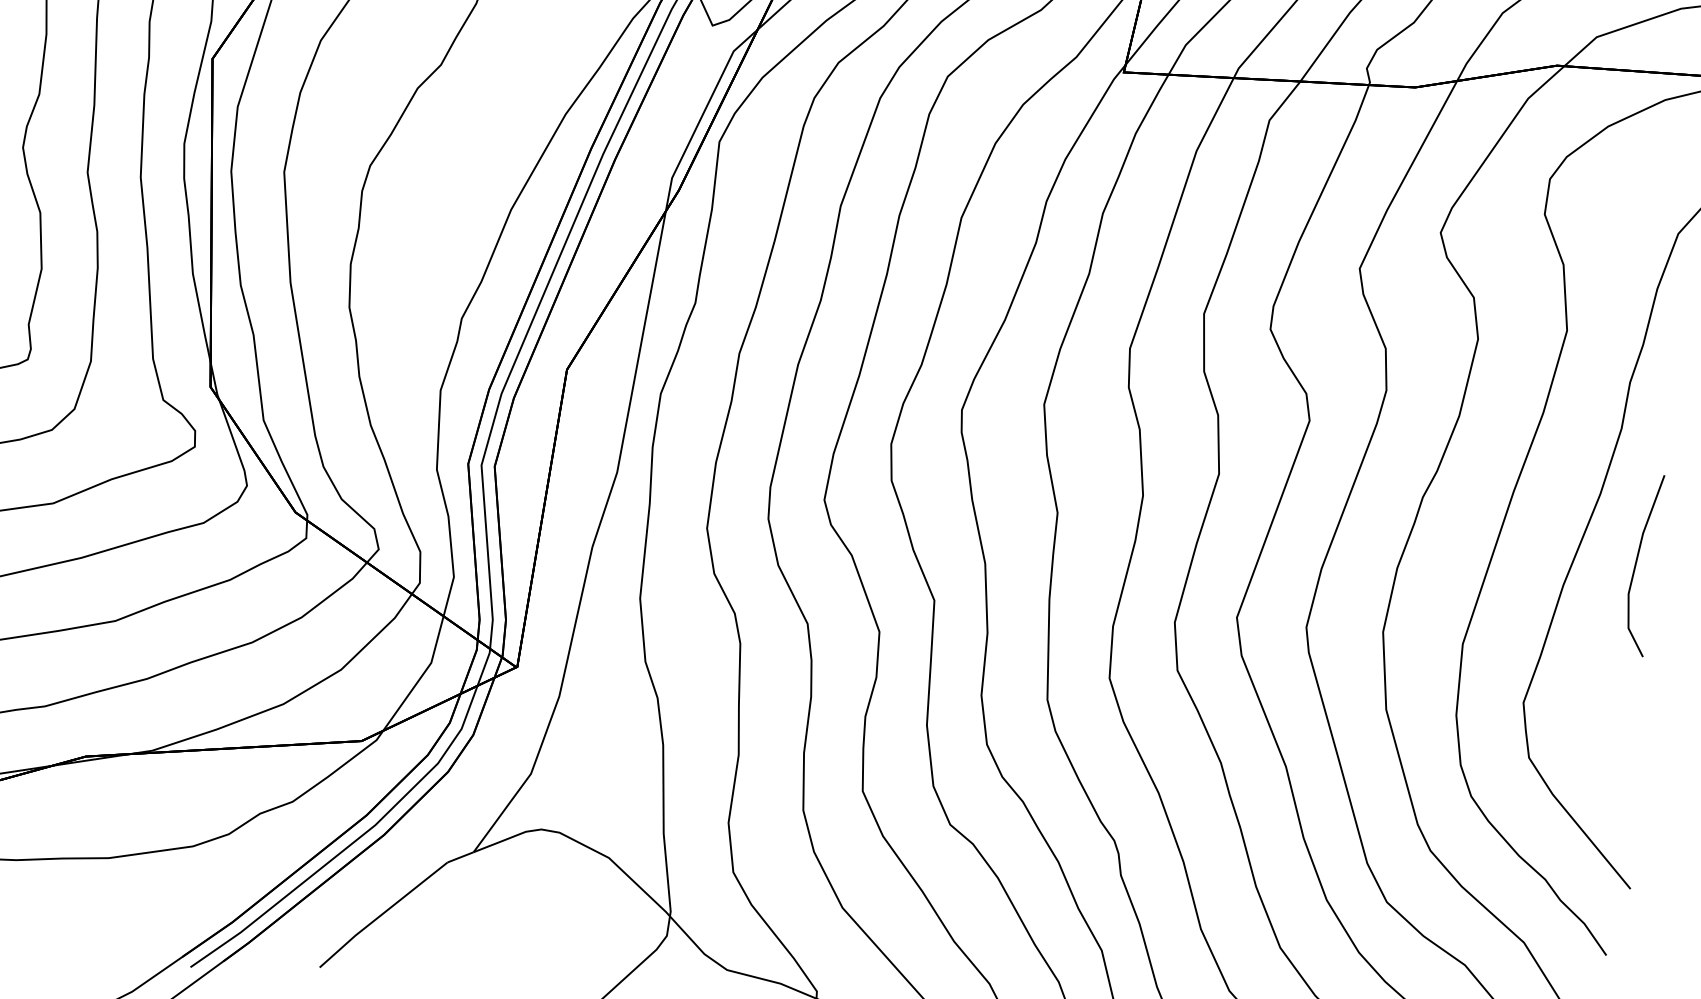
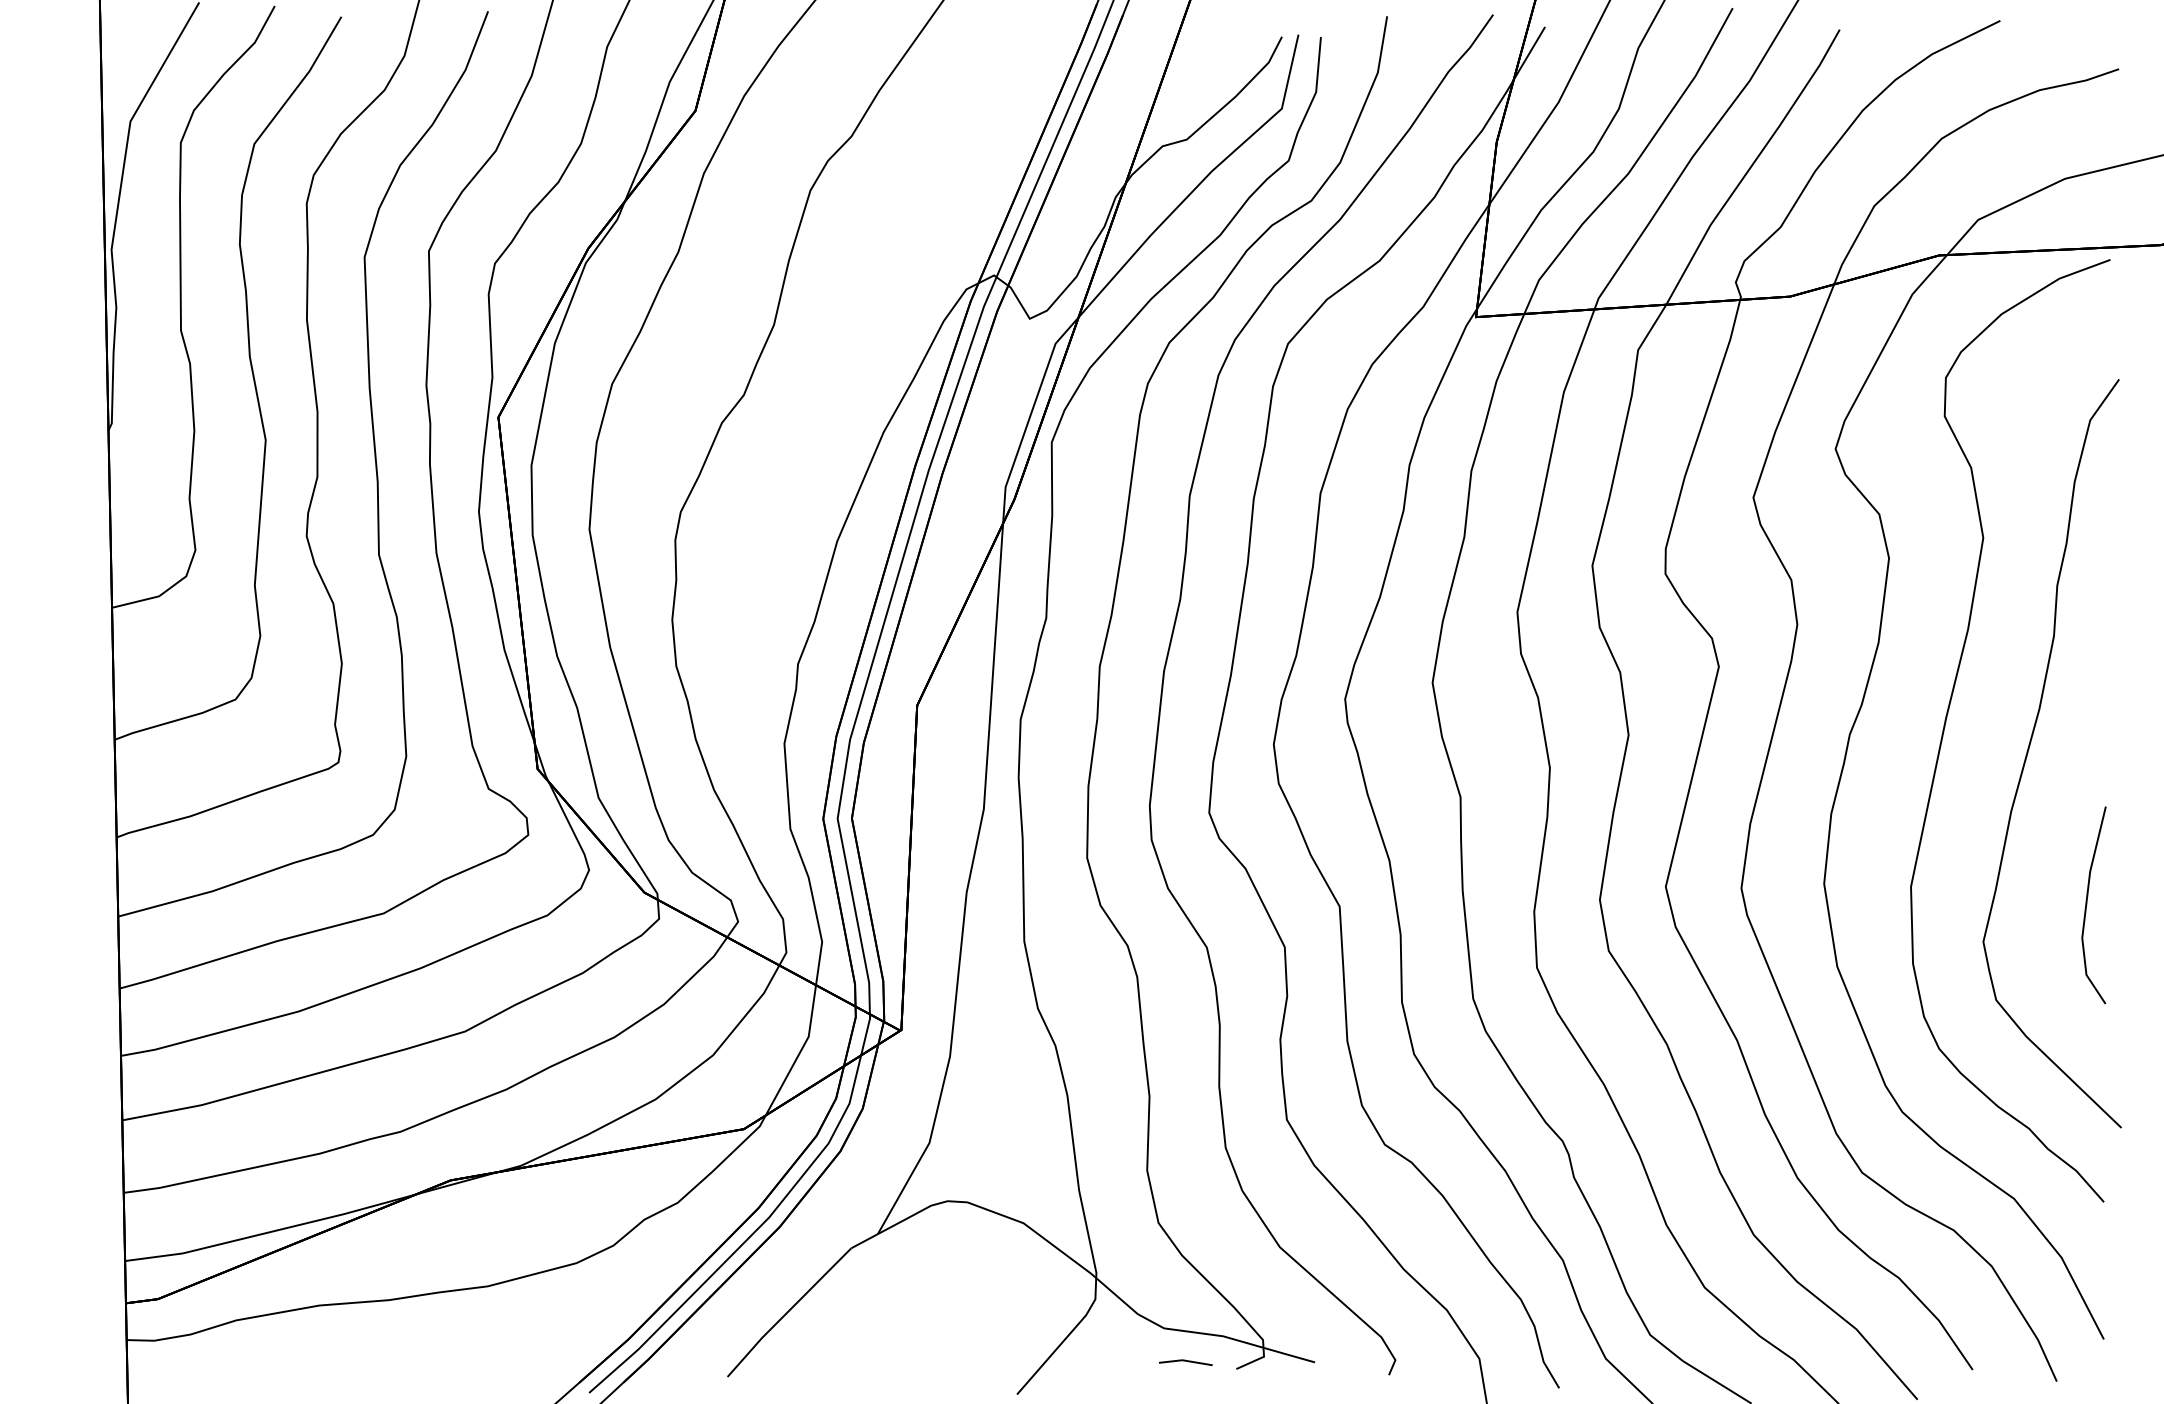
part: (1642, 565) -> (2093, 905), moved

